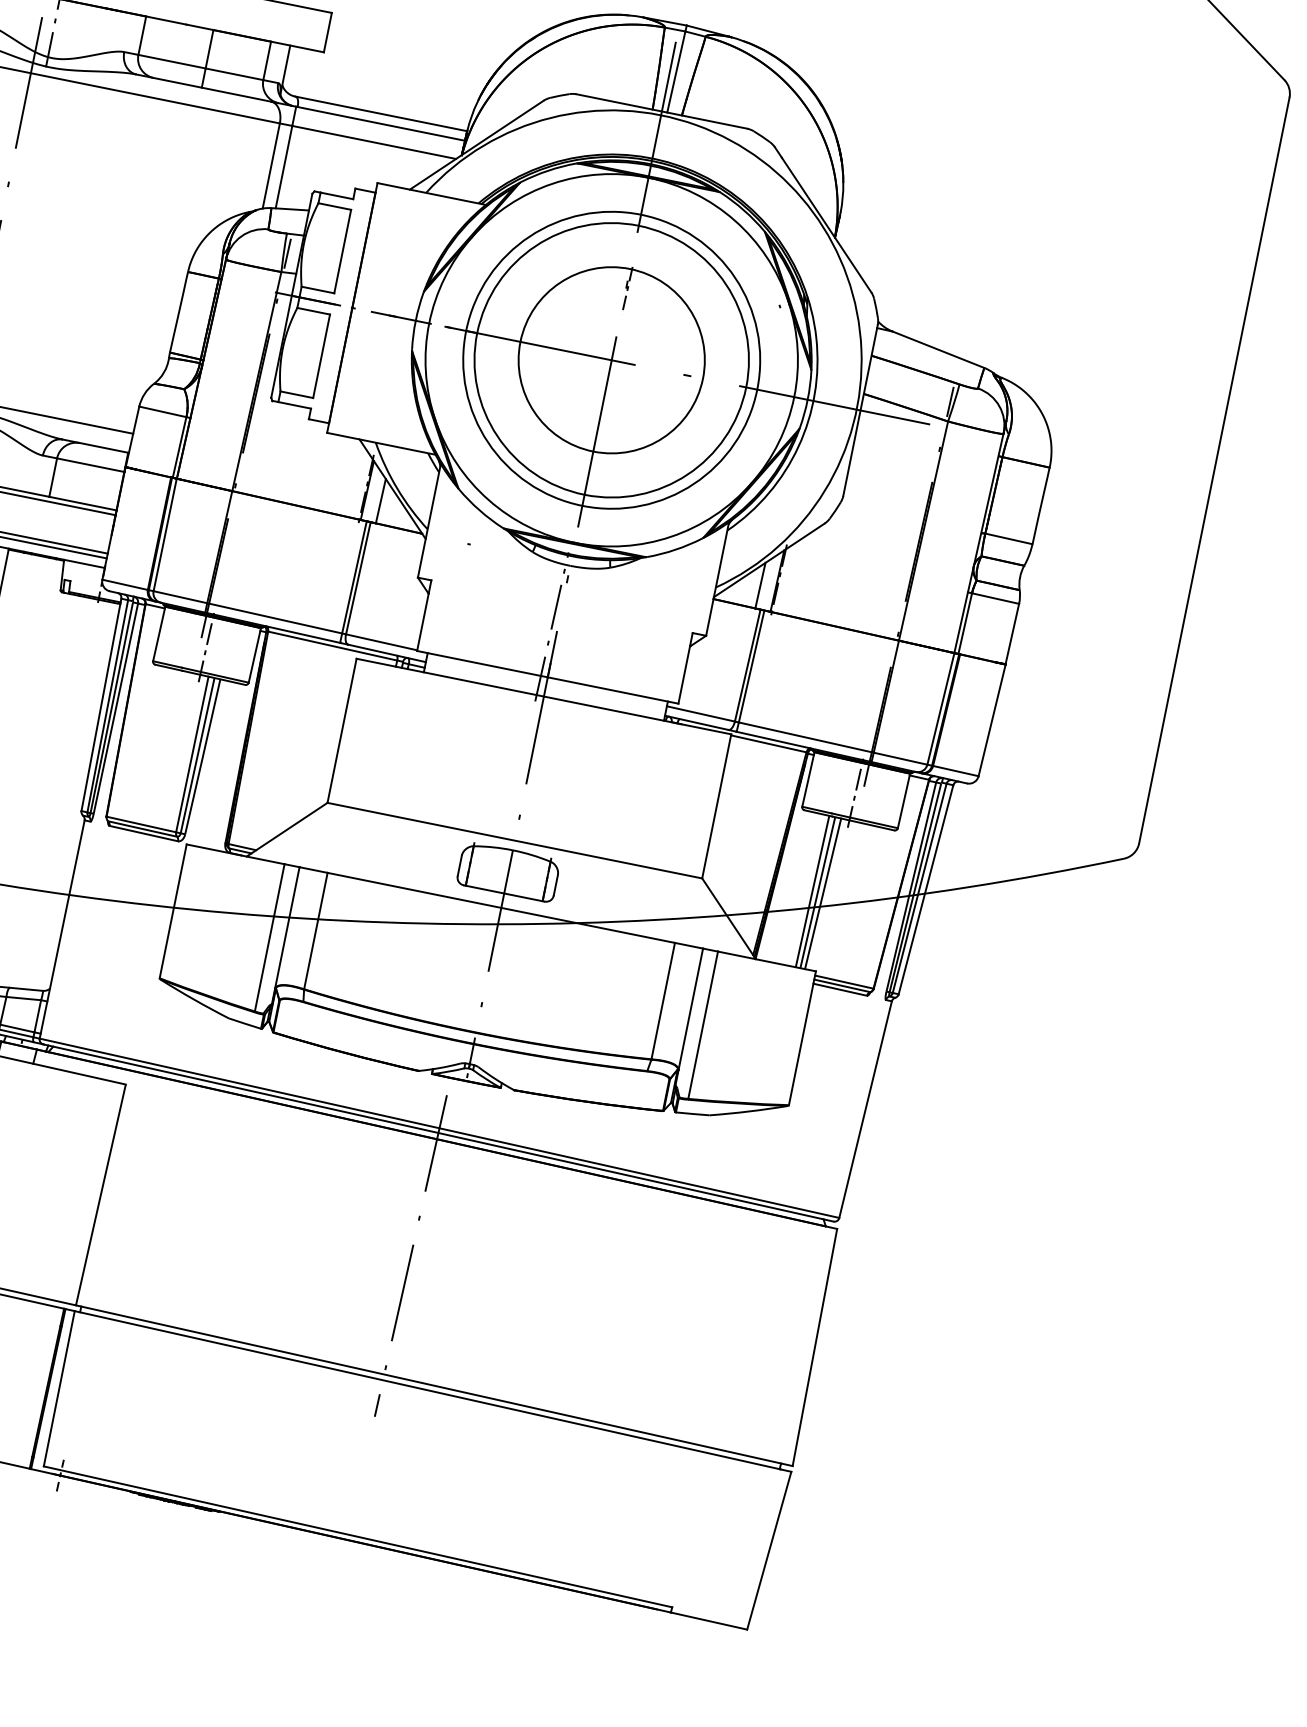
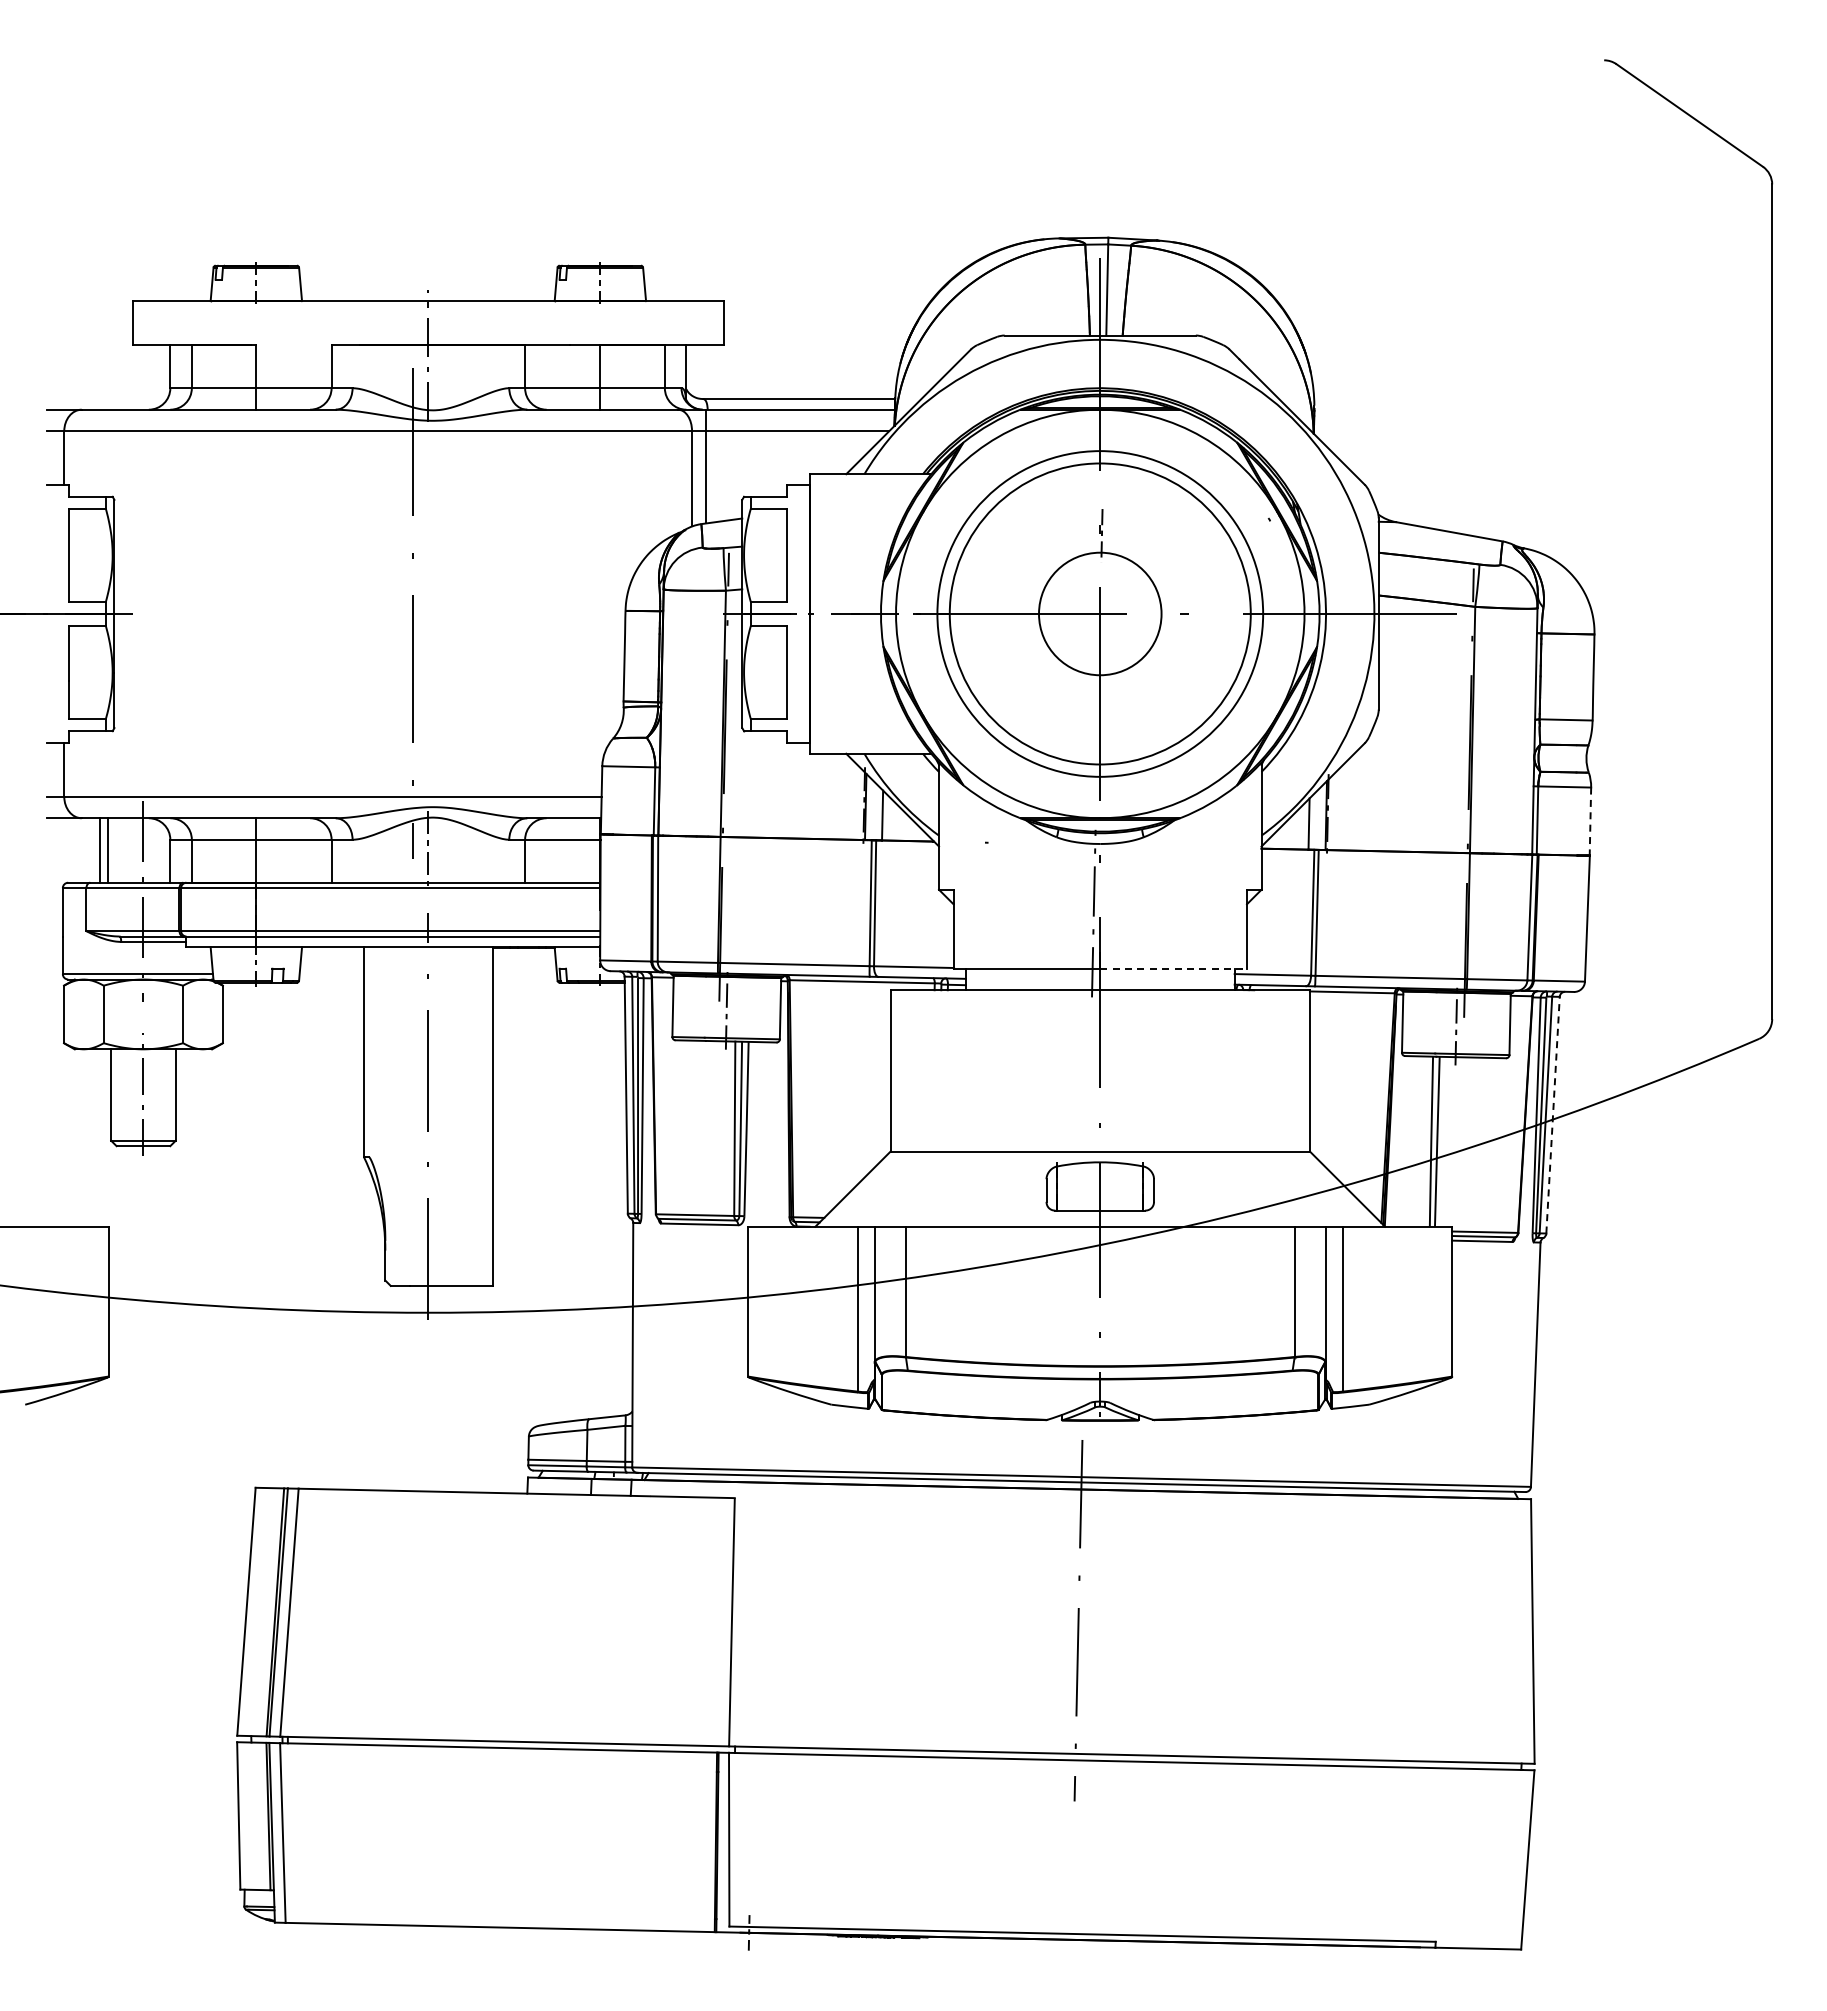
circle: (612, 359) -> (1100, 613), size x0.6
line: (1012, 634) -> (1590, 821), solid -> dashed
line: (613, 690) -> (1173, 968), solid -> dashed
line: (926, 890) -> (1553, 1115), solid -> dashed
line: (823, 893) -> (1443, 1141), removed

